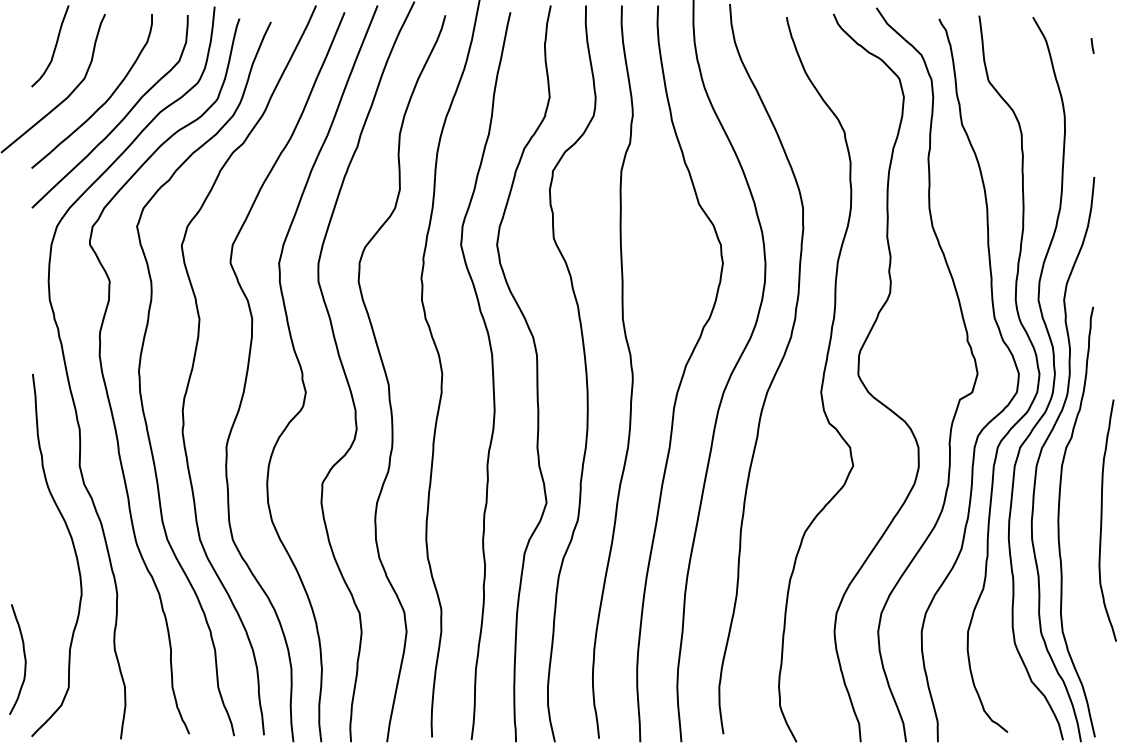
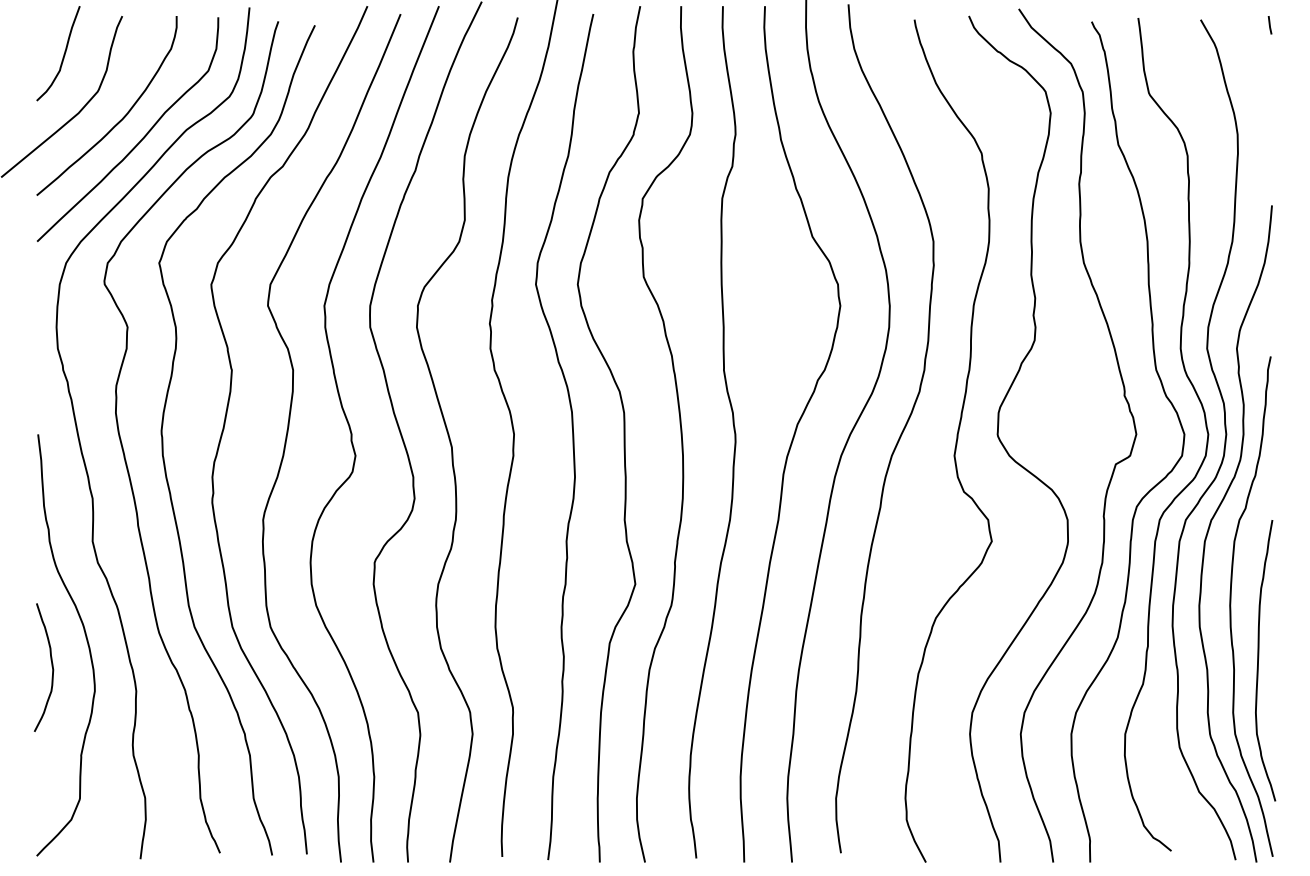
line: (1092, 45) -> (1269, 24), moved
curve: (1102, 520) -> (1259, 660), moved
curve: (24, 659) -> (51, 667), moved

